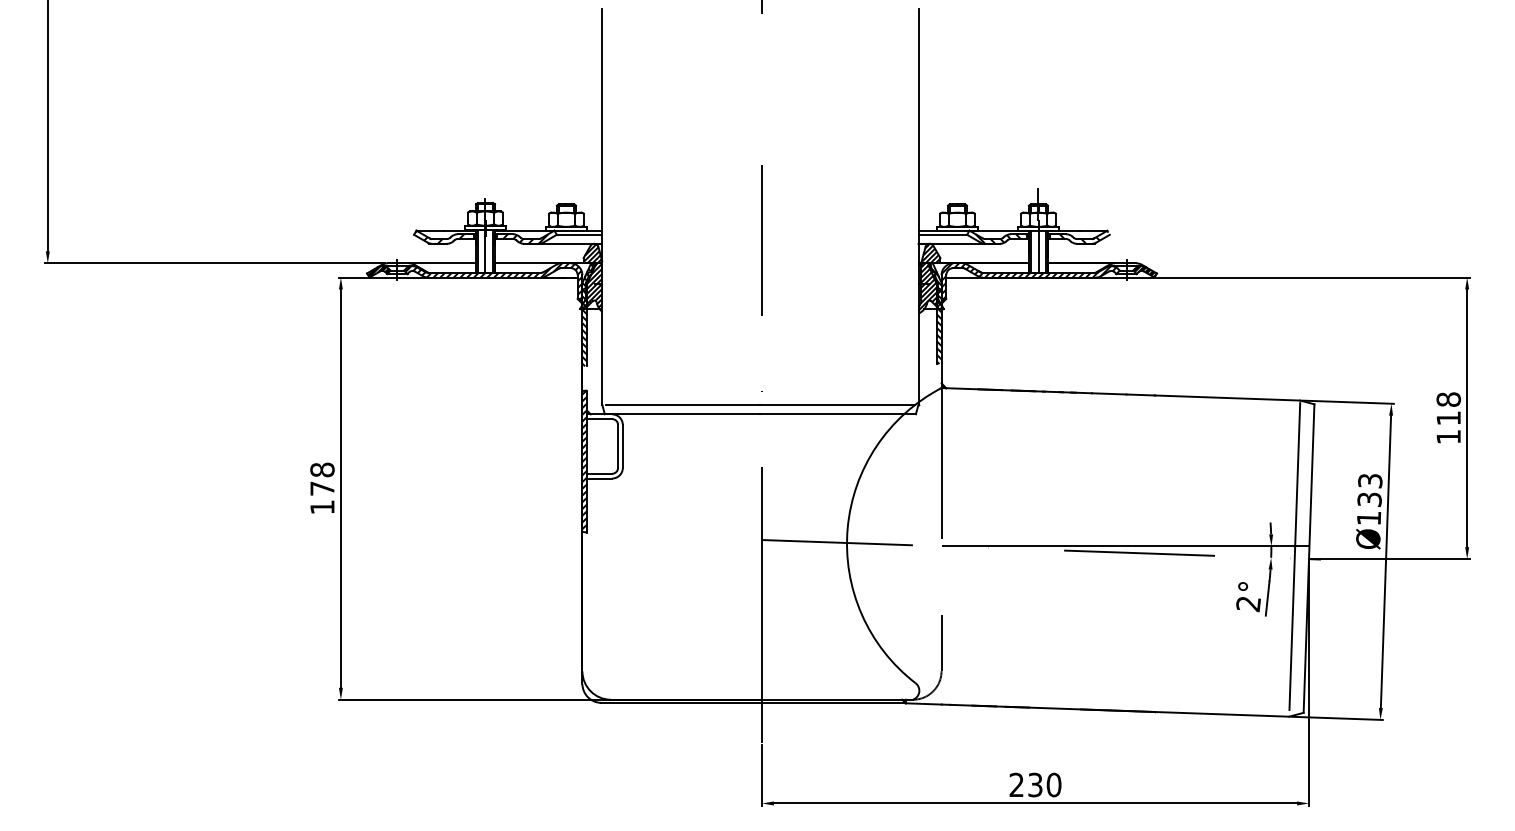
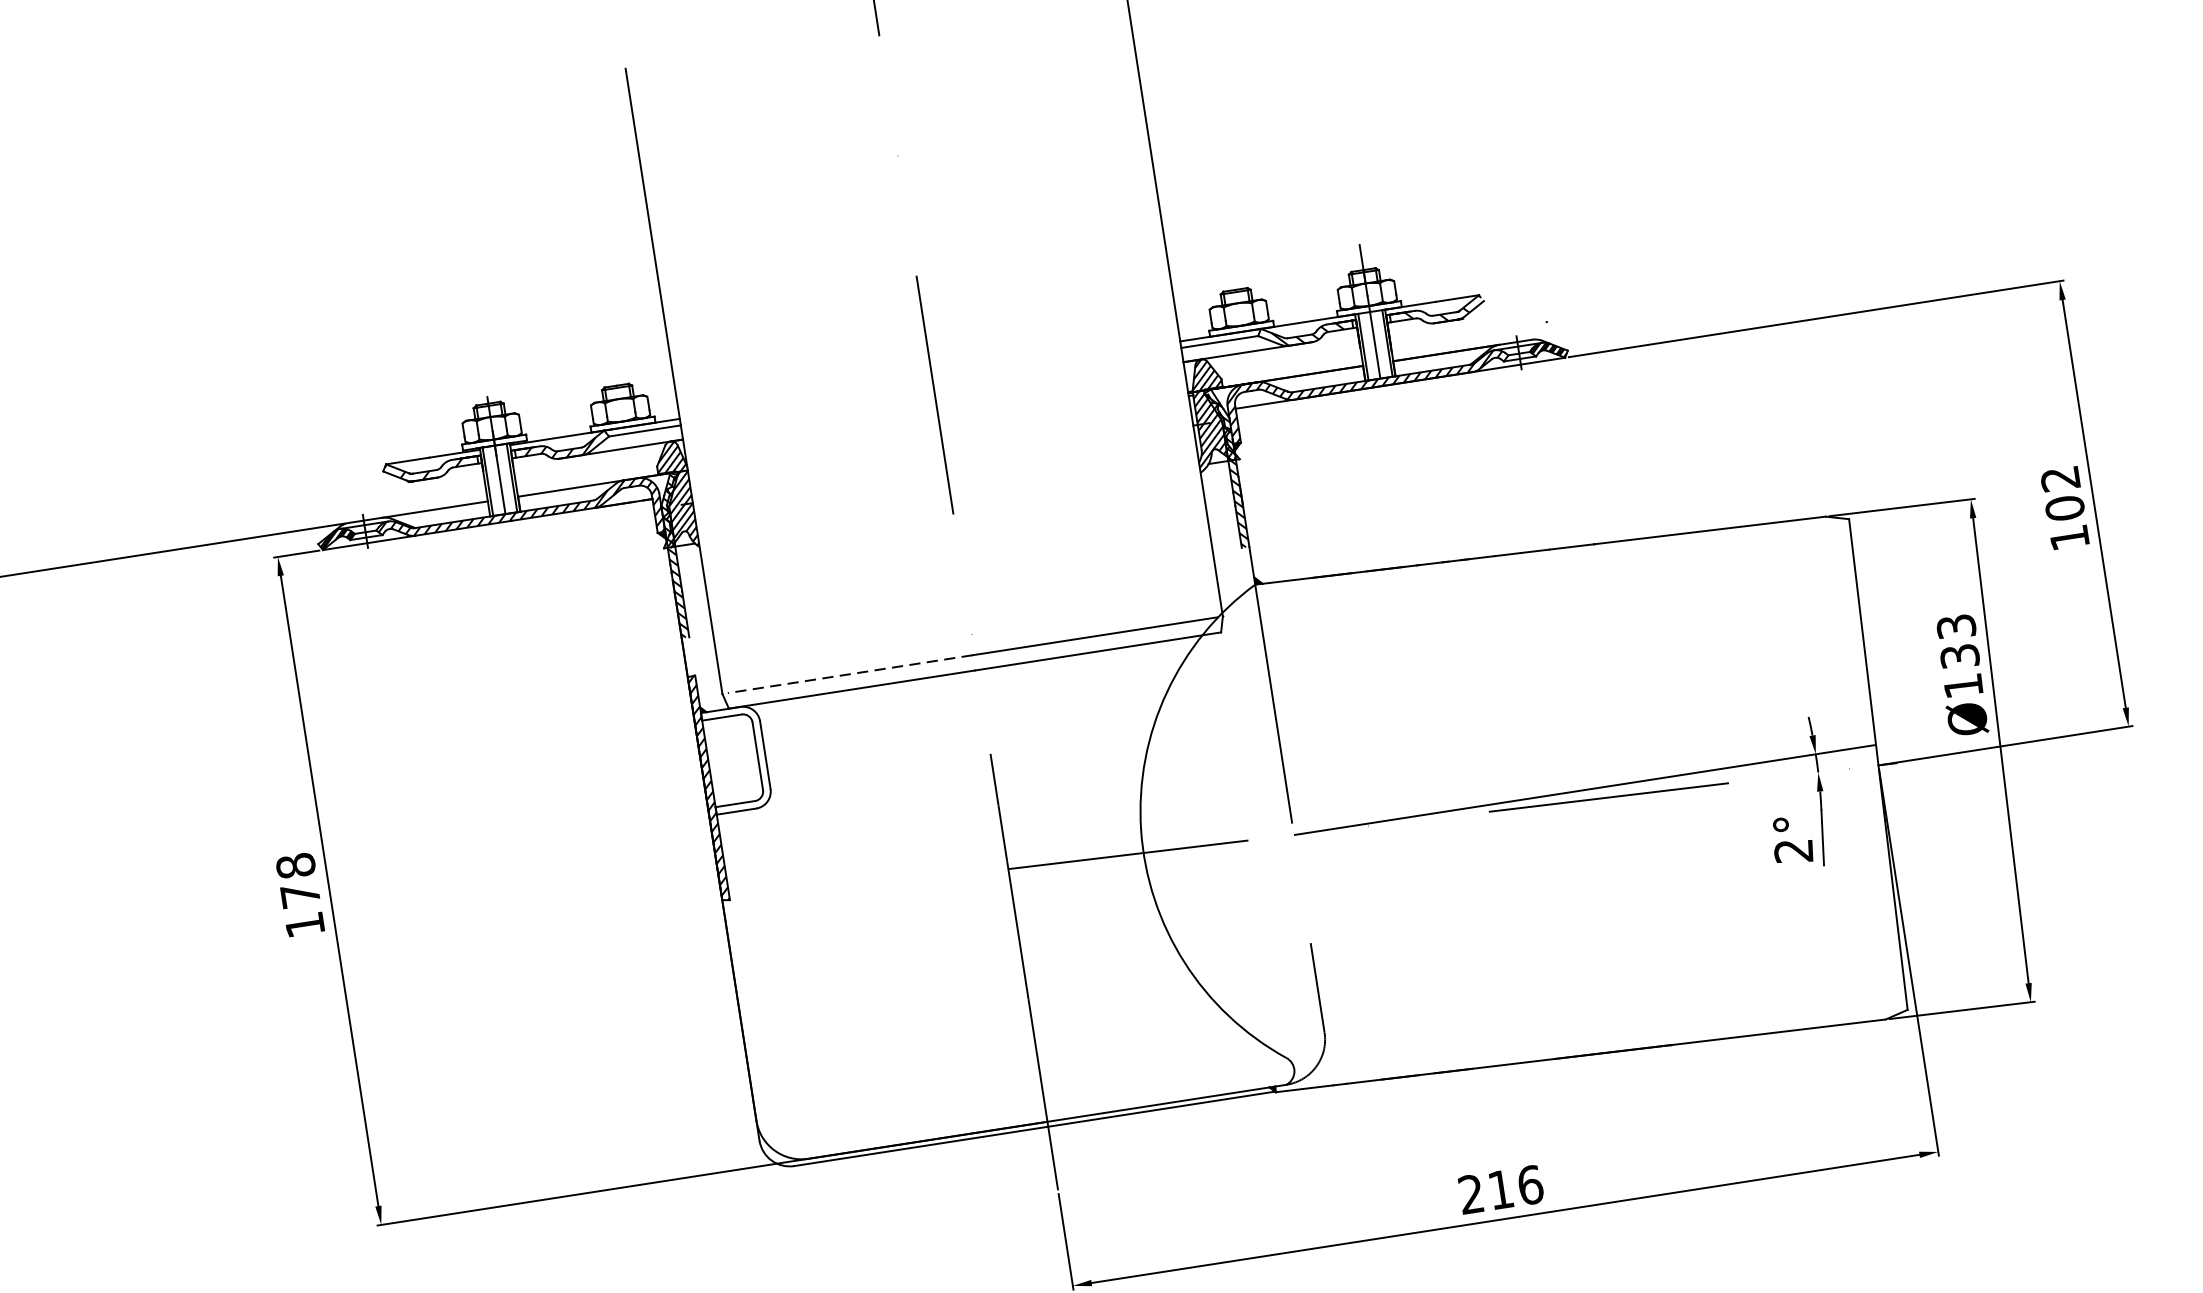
line: (682, 404) -> (849, 674), solid -> dashed
text: (1448, 408) -> (2062, 492), 118 -> 102
line: (1294, 556) -> (1854, 764), removed
text: (1044, 784) -> (1515, 1186), 230 -> 216

